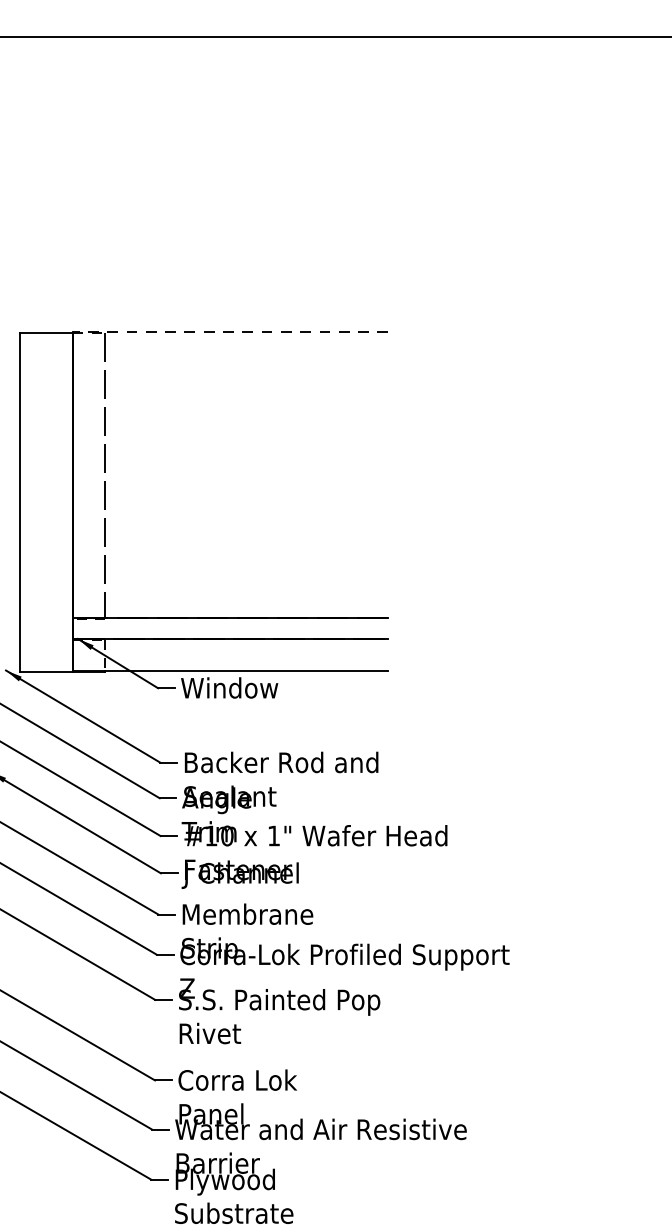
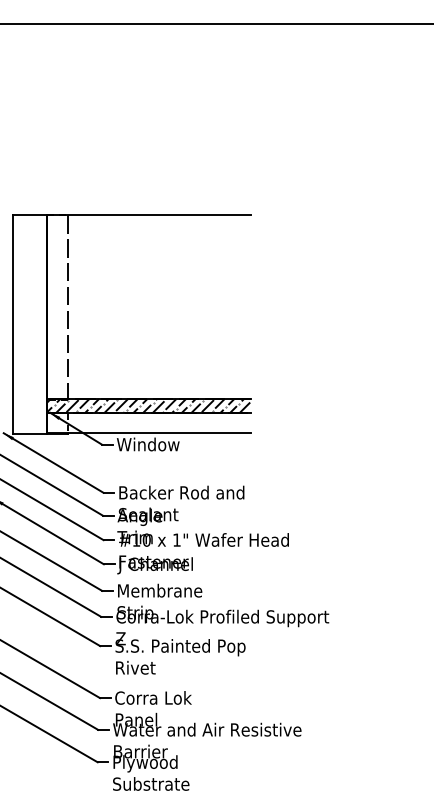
line: (229, 332) -> (148, 214), dashed -> solid
hatch: (229, 627) -> (148, 405), added

